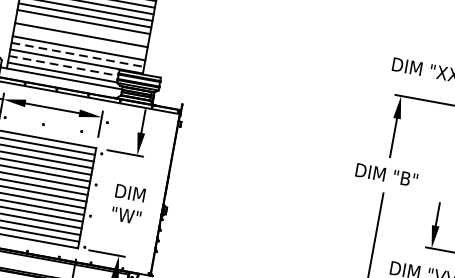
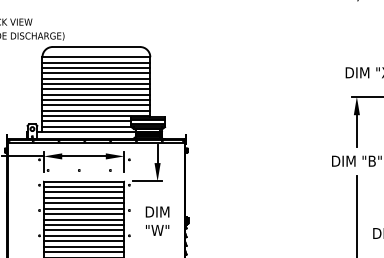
line: (82, 28) -> (96, 89), added
line: (80, 41) -> (96, 99), added
line: (78, 54) -> (96, 110), dashed -> solid
line: (63, 65) -> (86, 121), dashed -> solid

